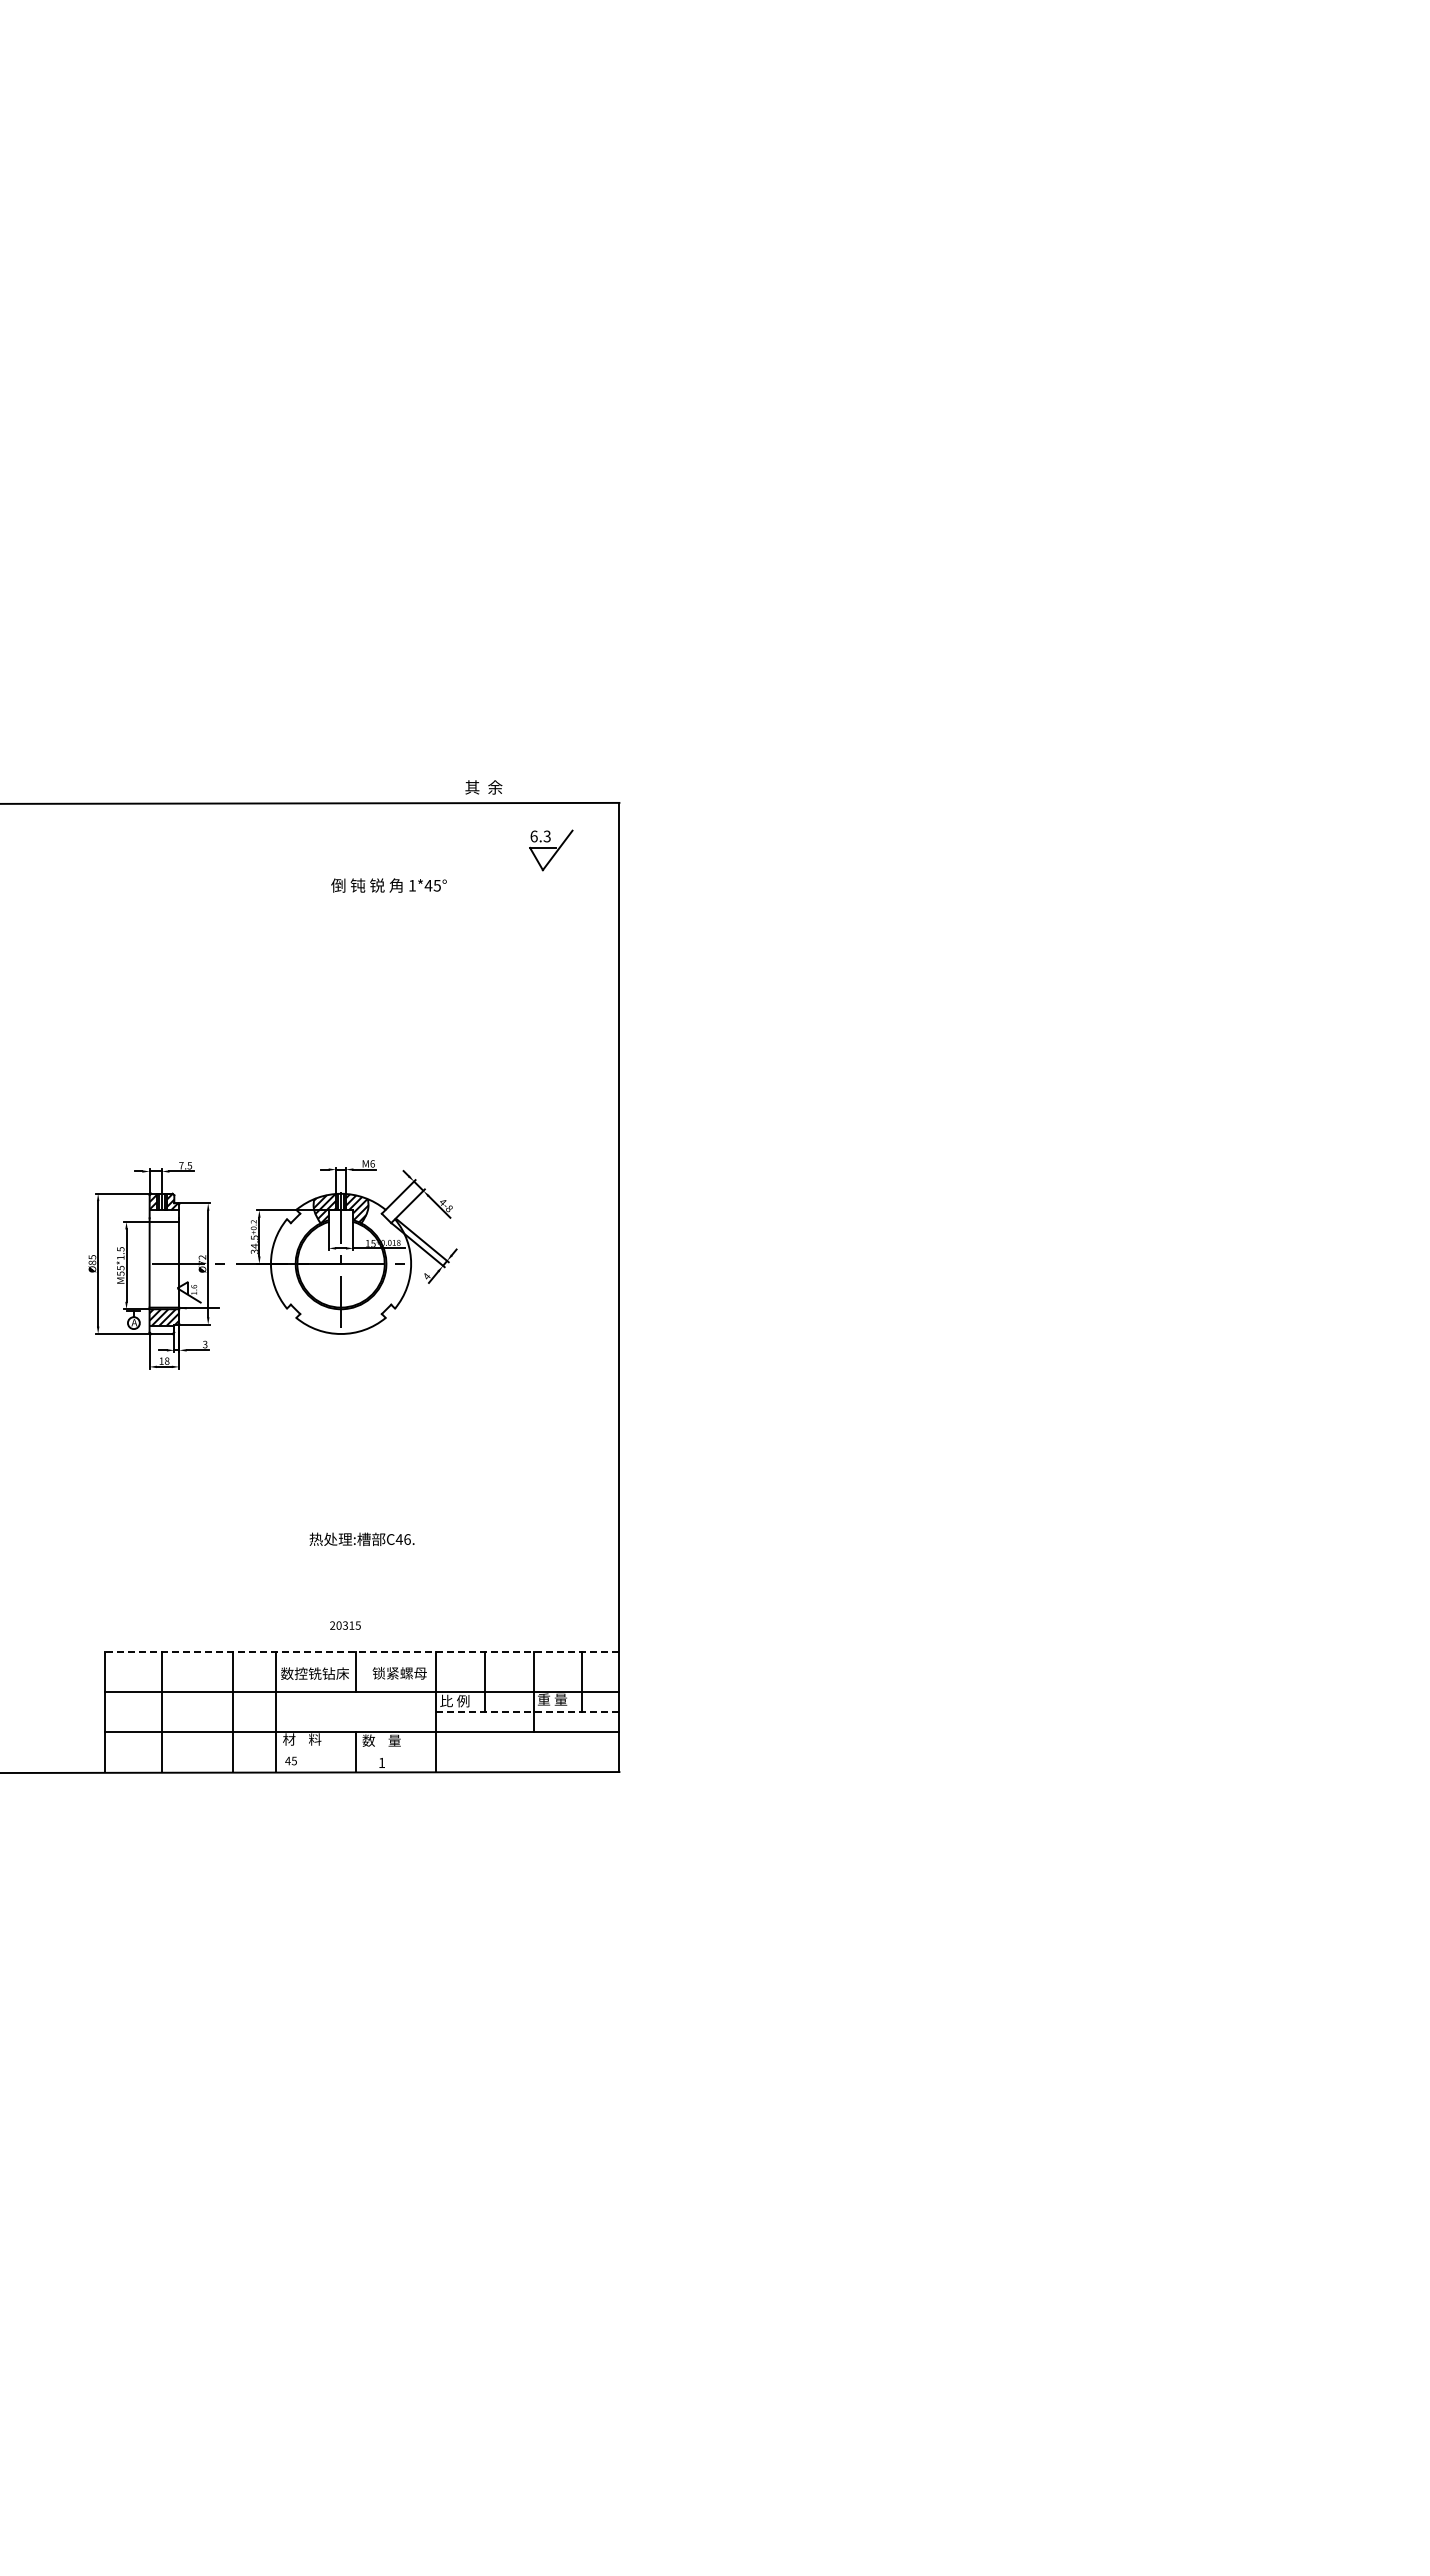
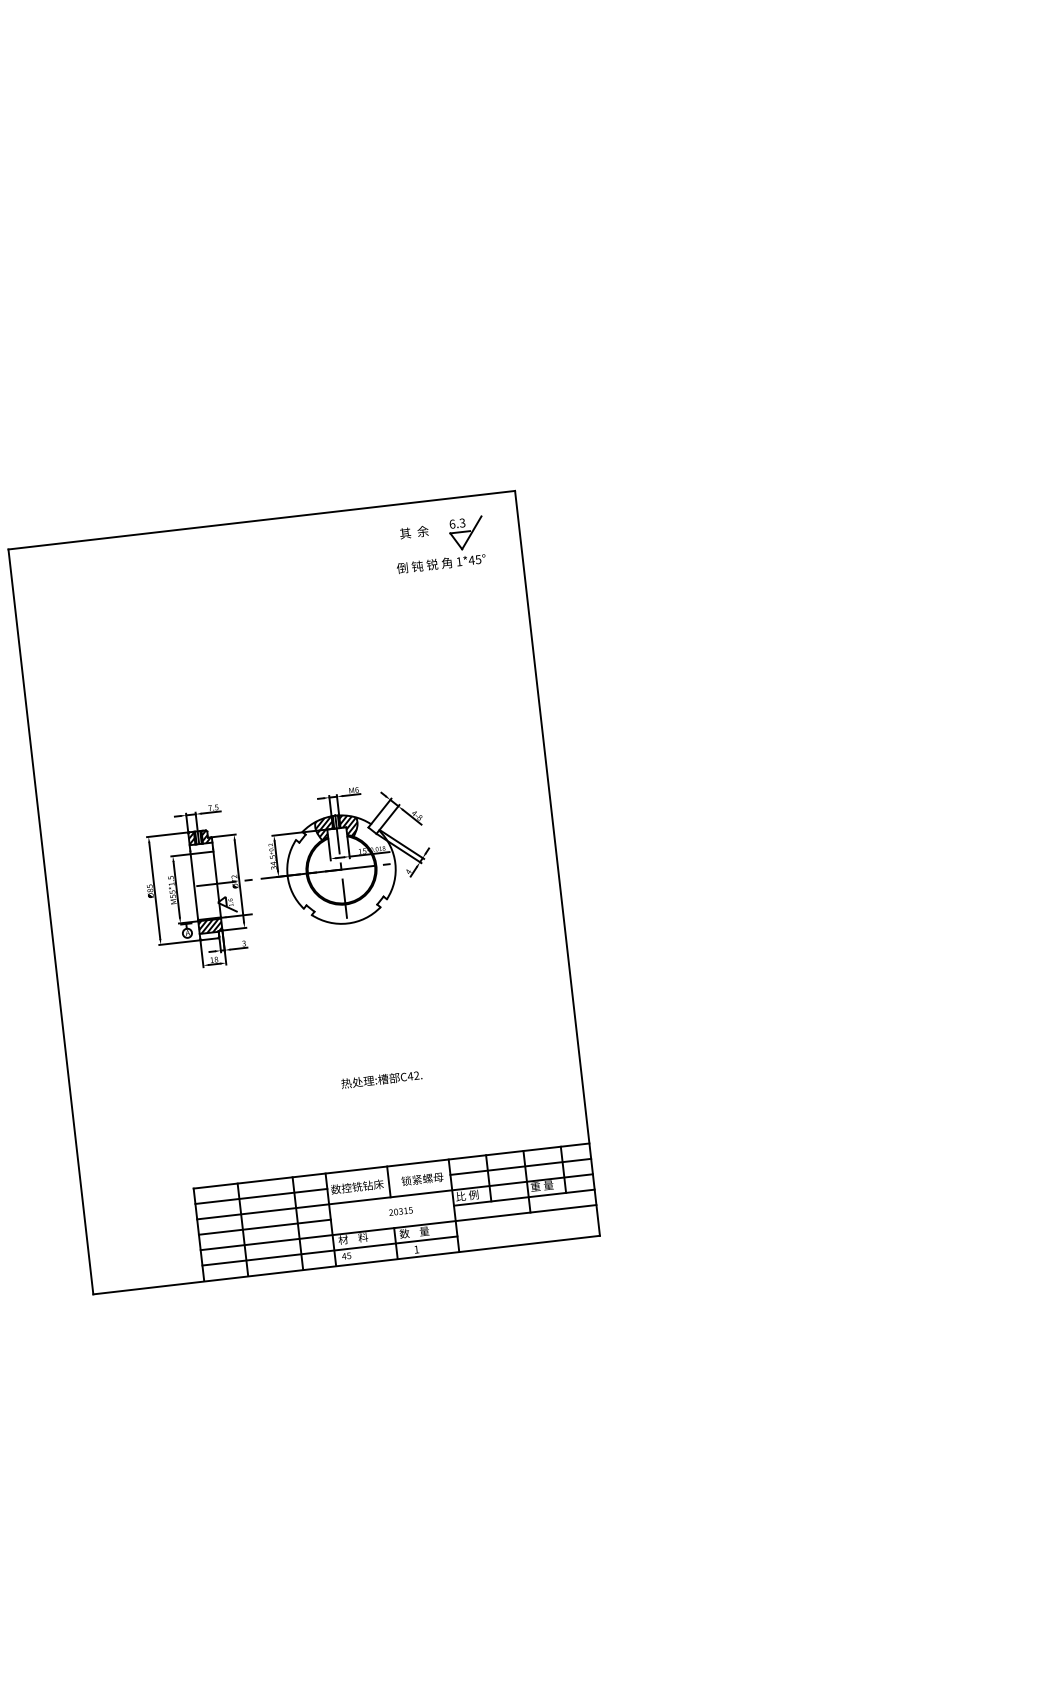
text: (483, 787) -> (413, 532), moved
text: (388, 885) -> (440, 563), moved
text: (407, 1539) -> (416, 1075), C46. -> C42.
text: (345, 1625) -> (401, 1211), moved
line: (361, 1651) -> (391, 1165), dashed -> solid
line: (190, 1671) -> (261, 1196), added
line: (527, 1671) -> (520, 1166), added
line: (190, 1711) -> (264, 1226), added
line: (527, 1711) -> (523, 1197), dashed -> solid
line: (270, 1752) -> (330, 1251), added

